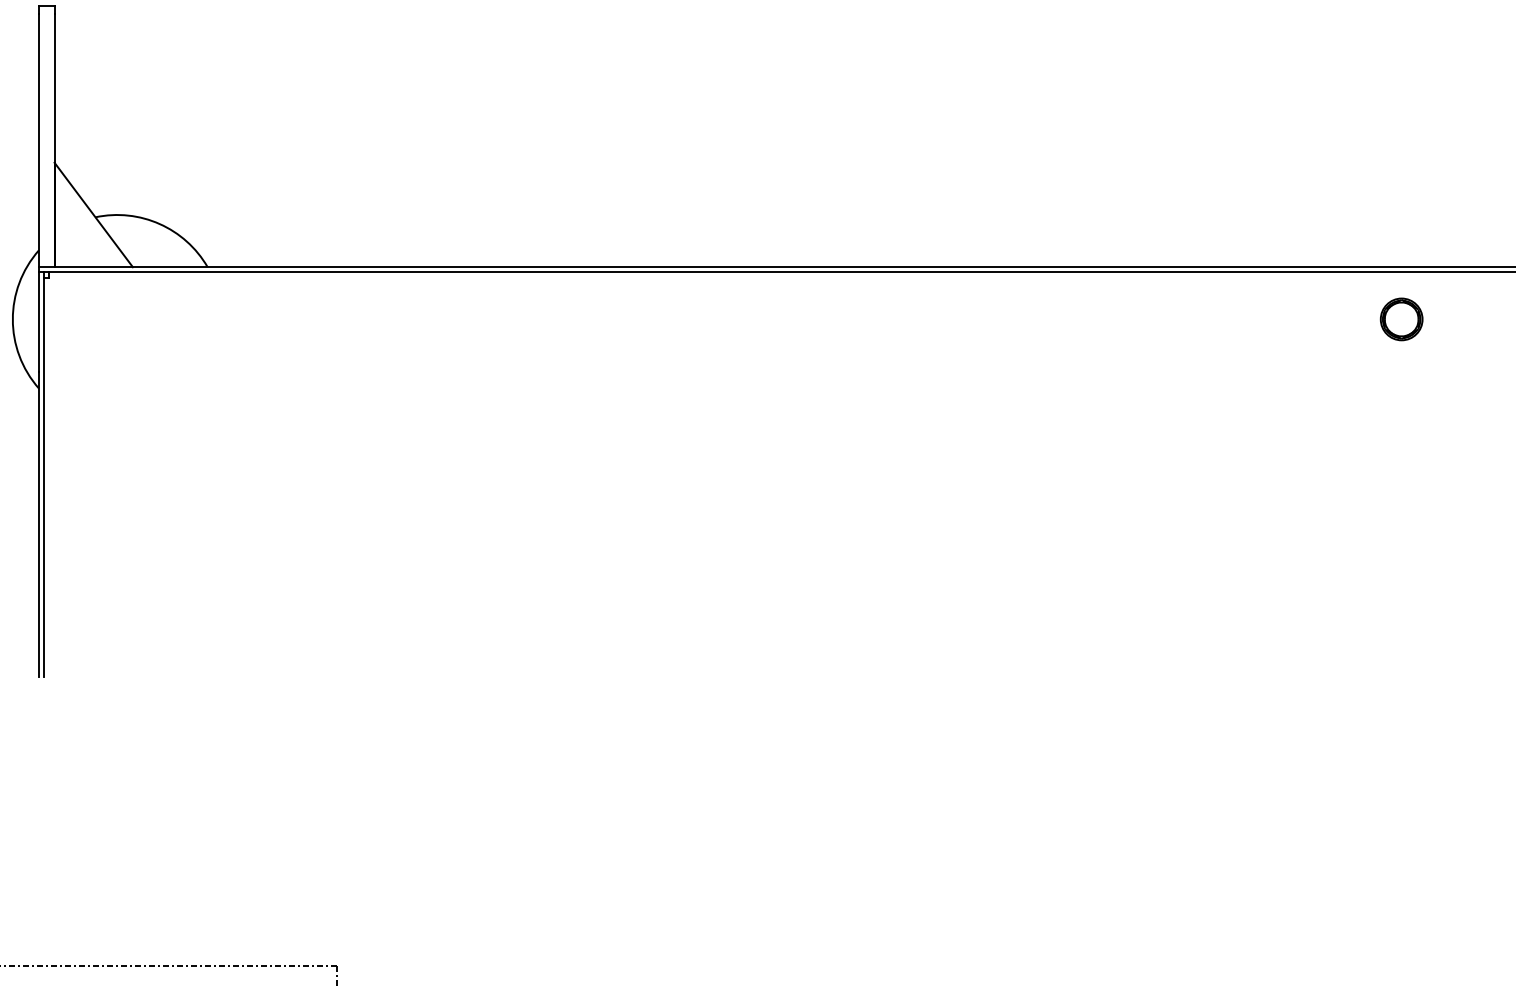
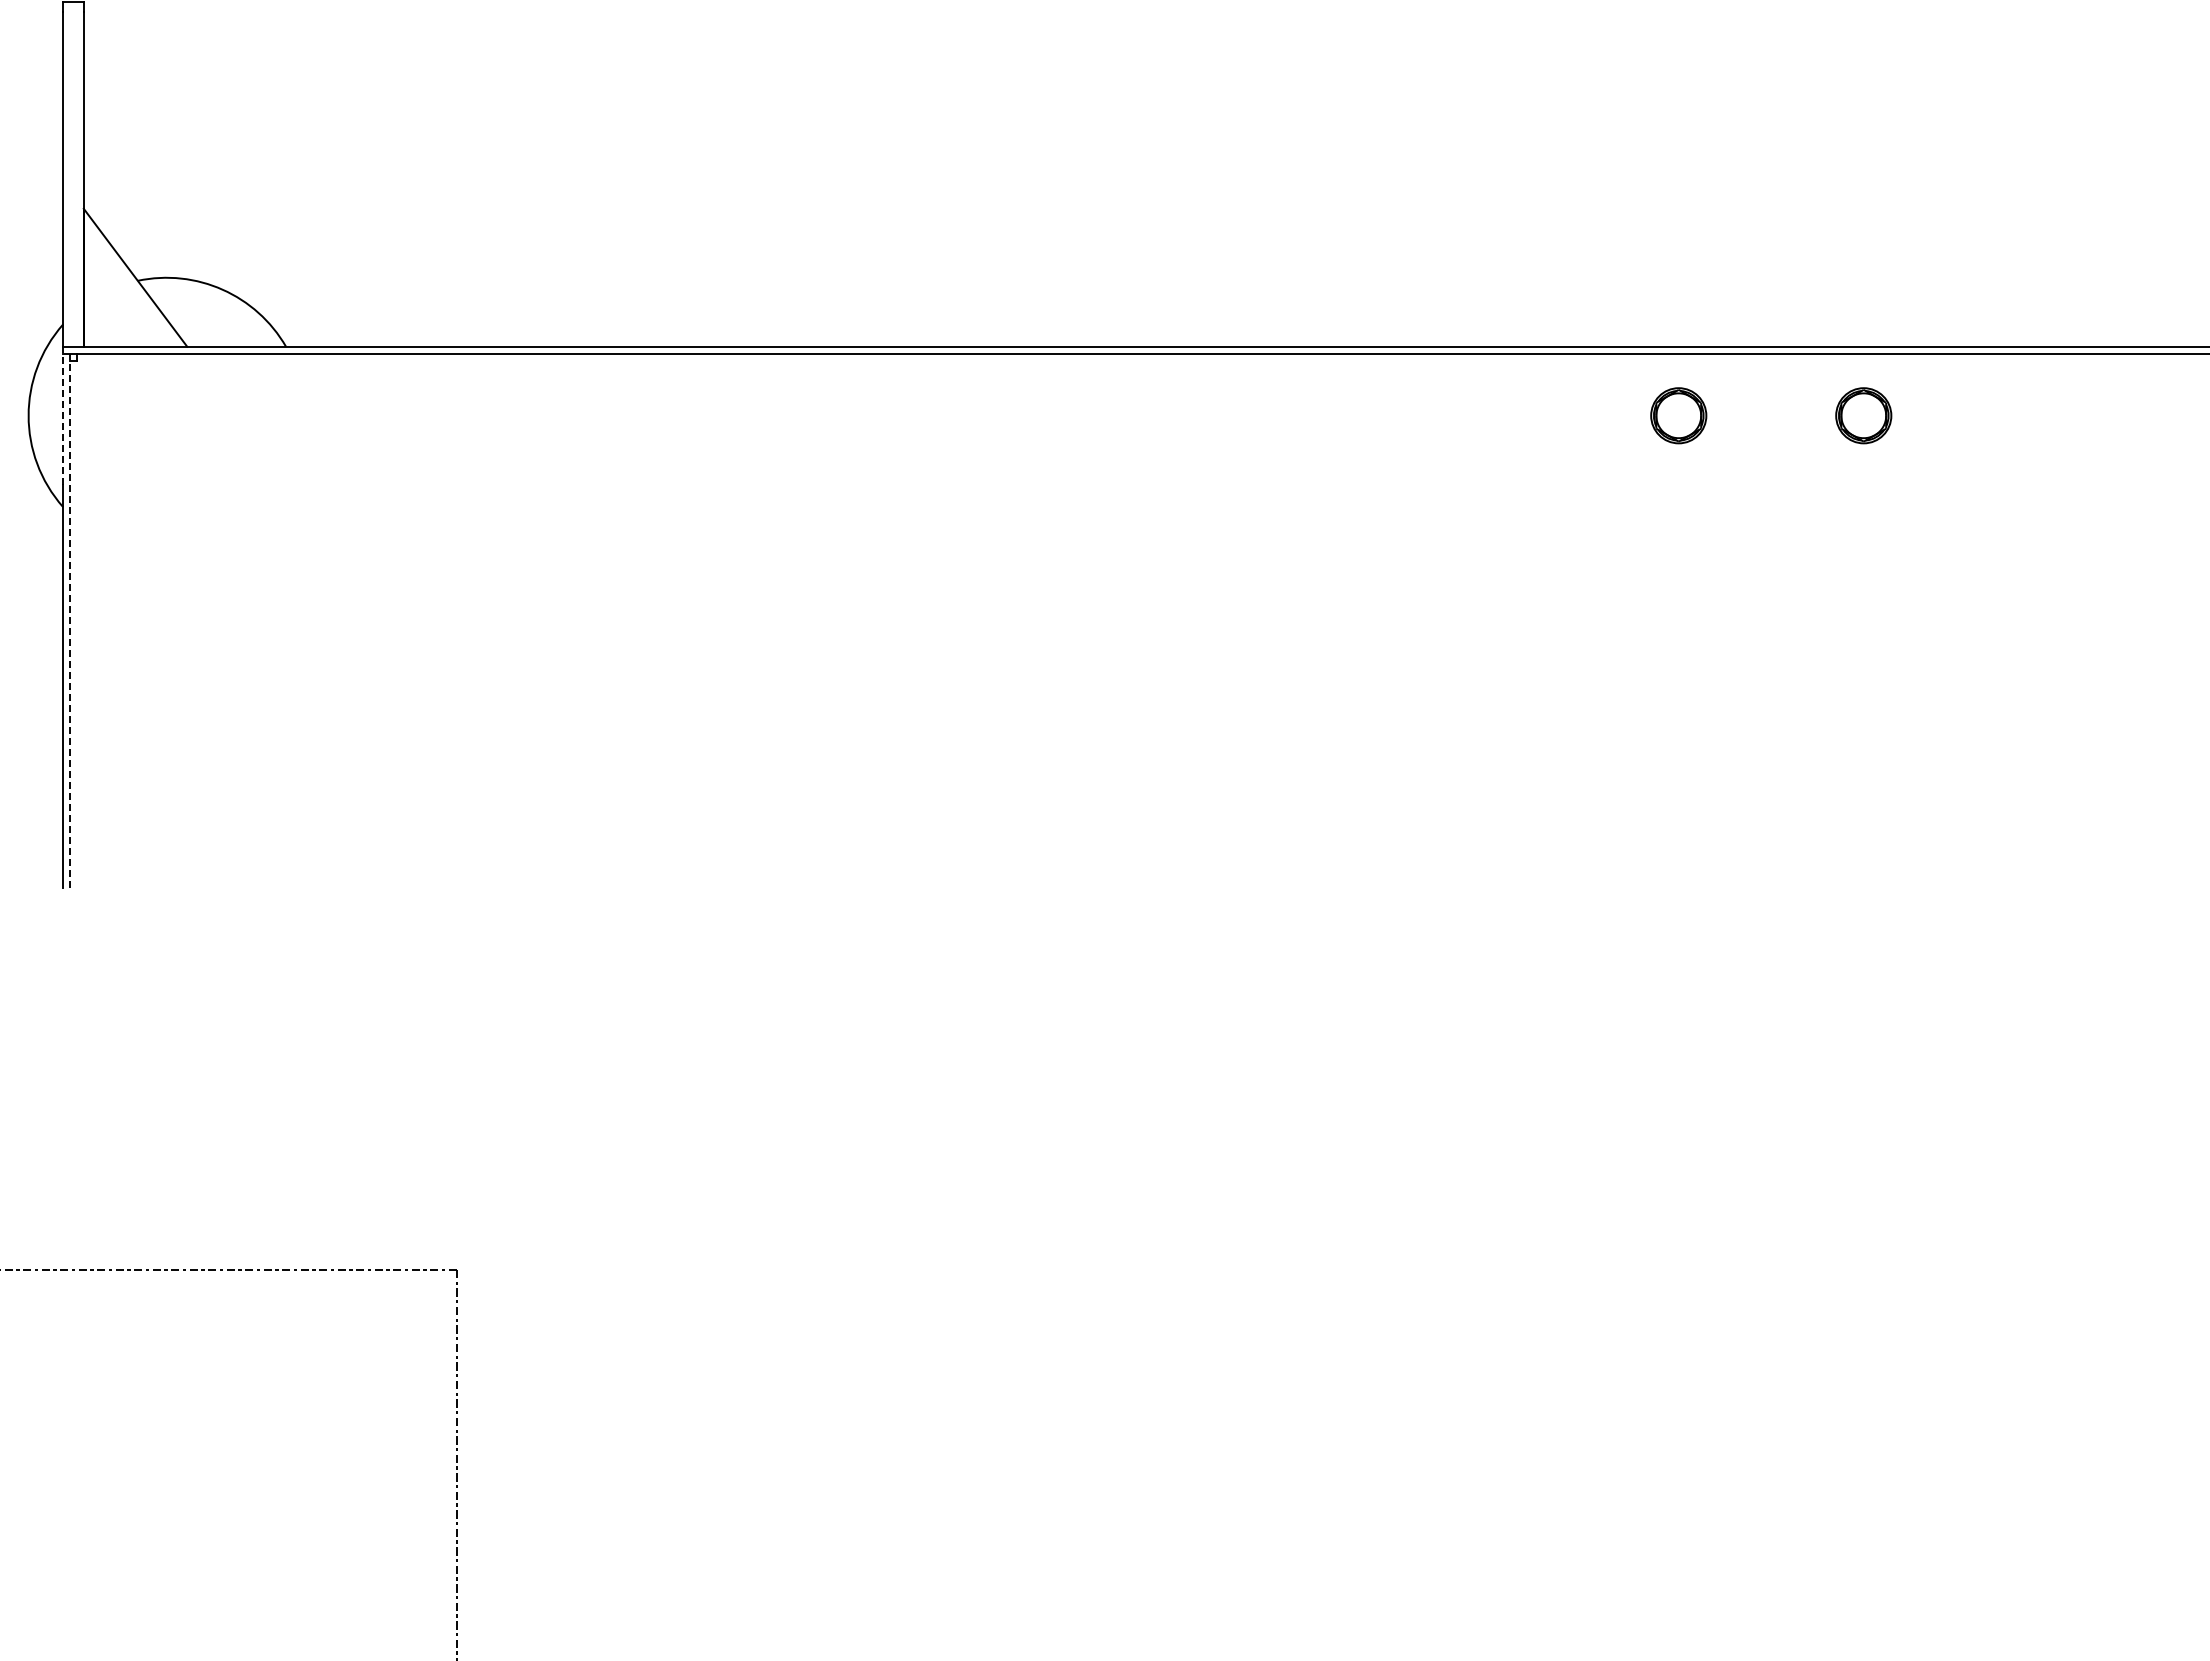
line: (39, 319) -> (63, 415), solid -> dashed
part: (1261, 319) -> (1678, 415), added
line: (44, 474) -> (70, 620), solid -> dashed

